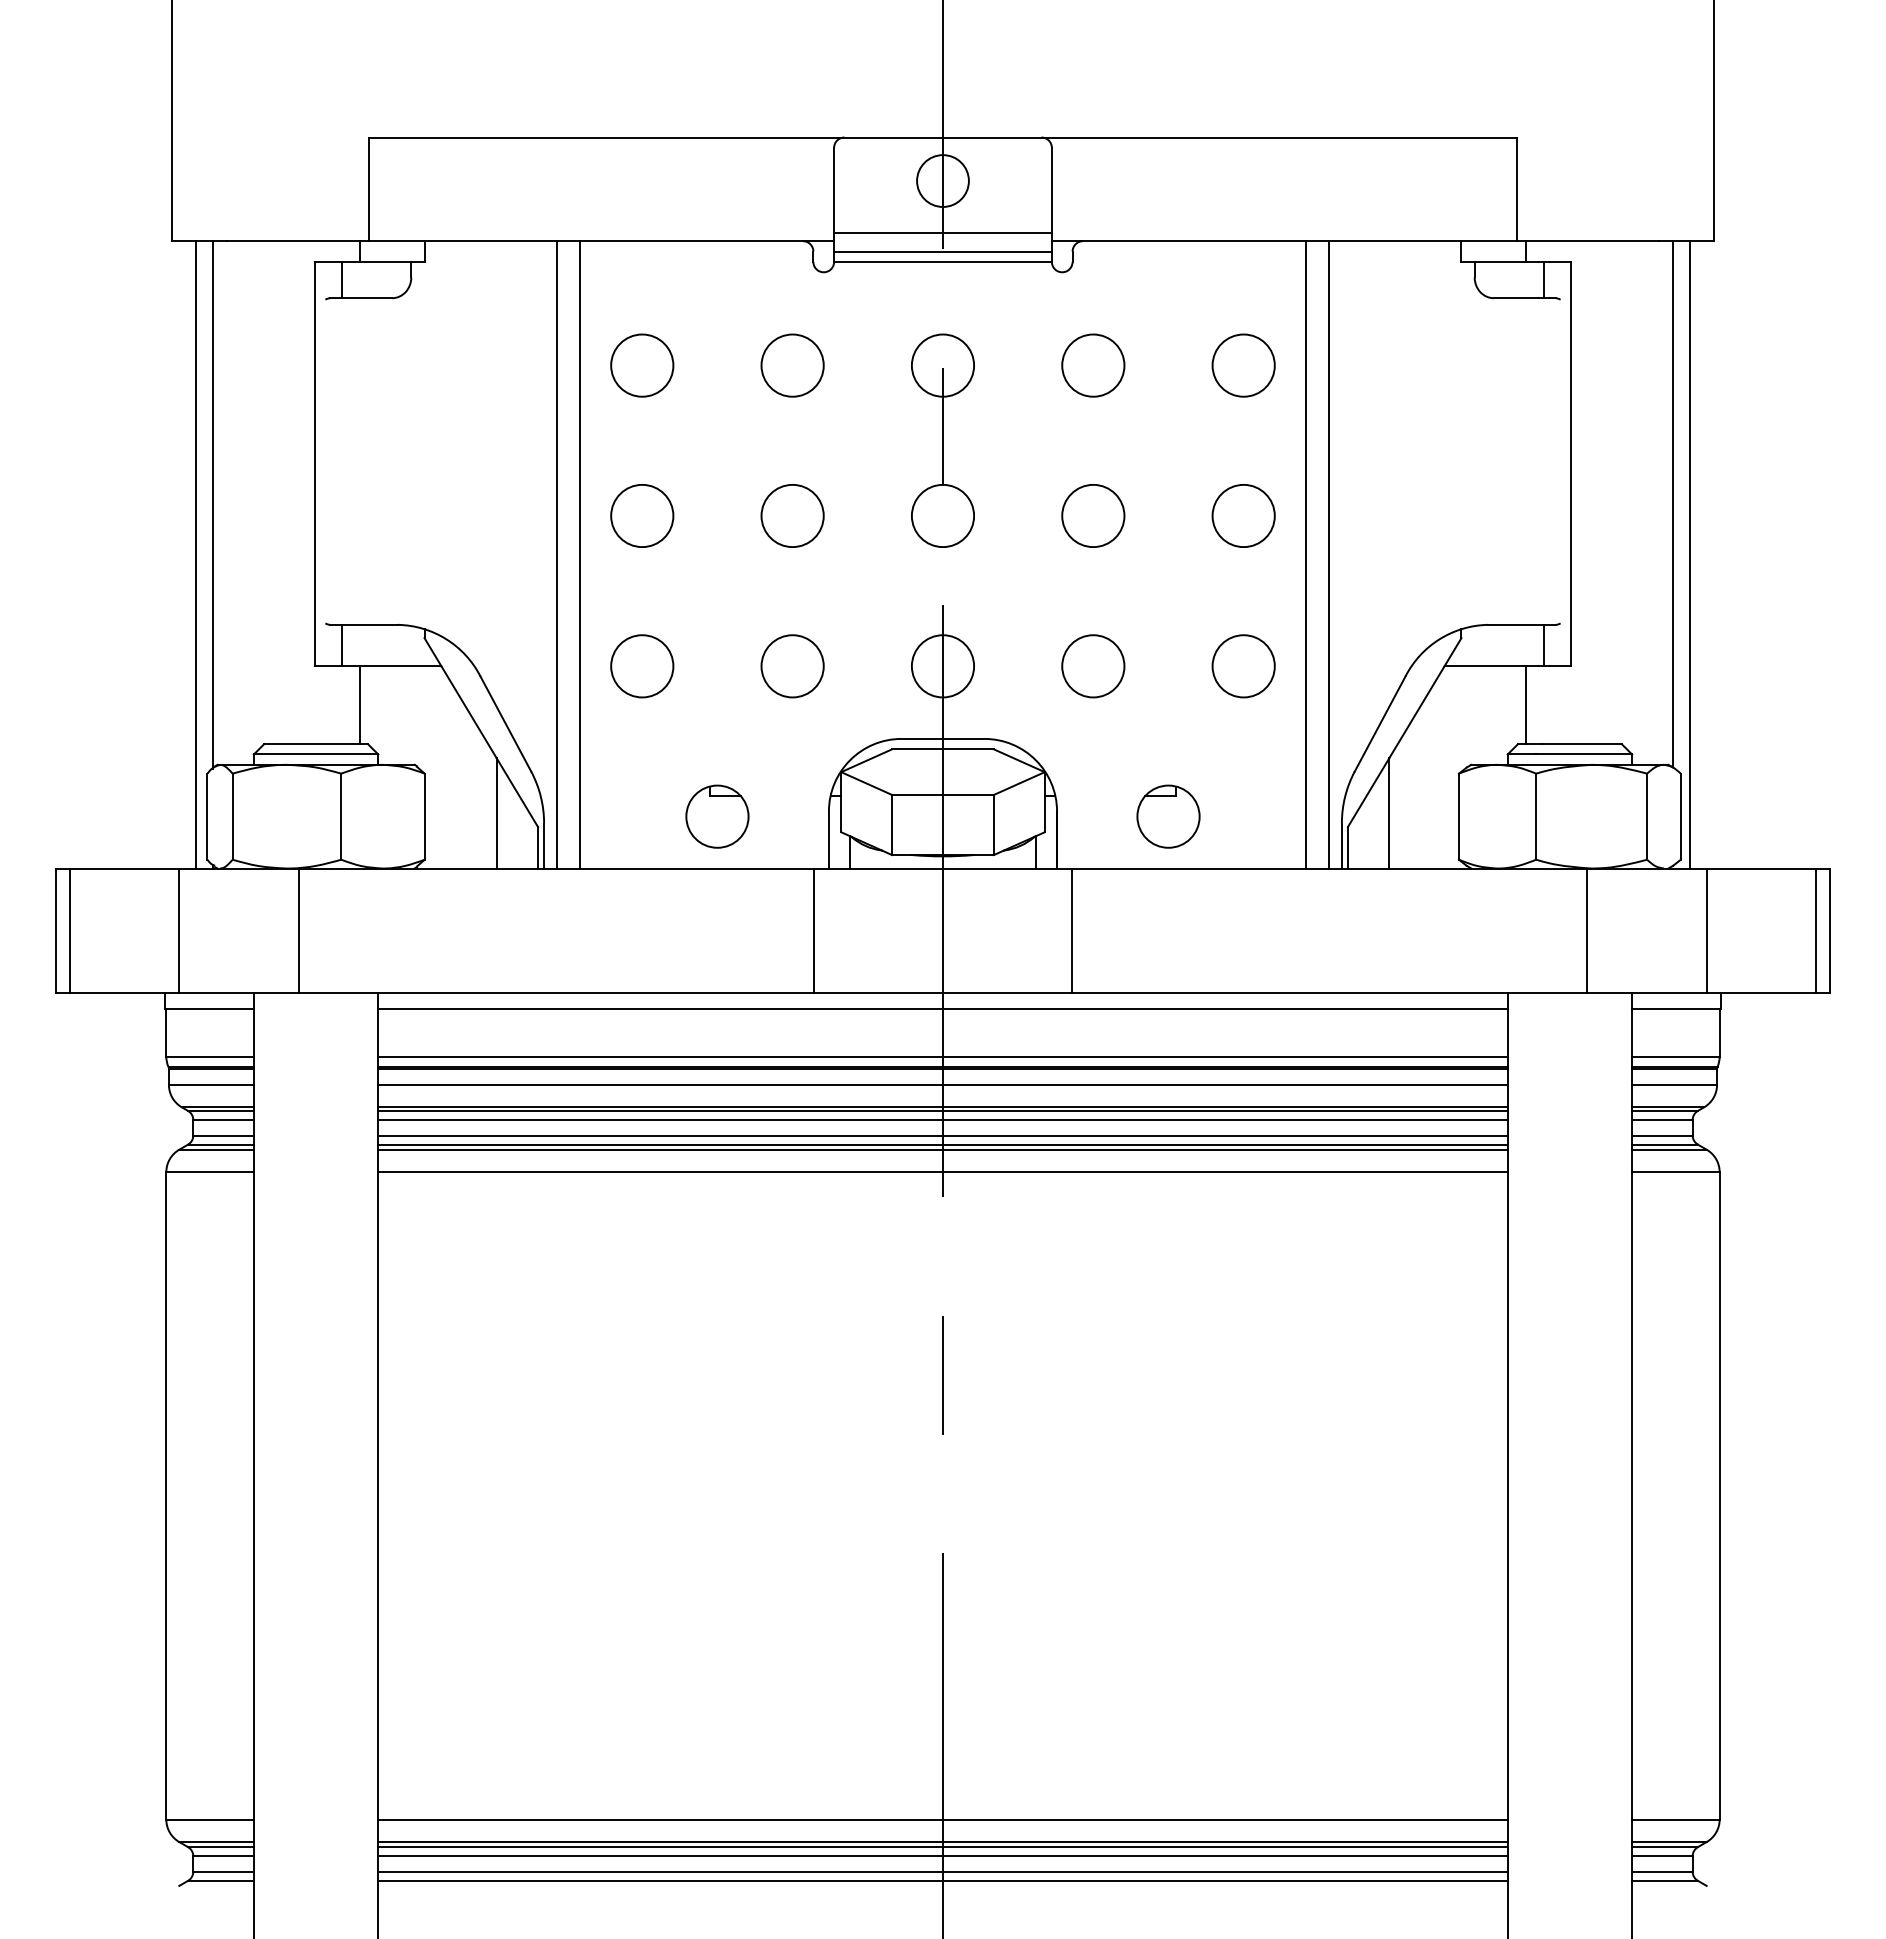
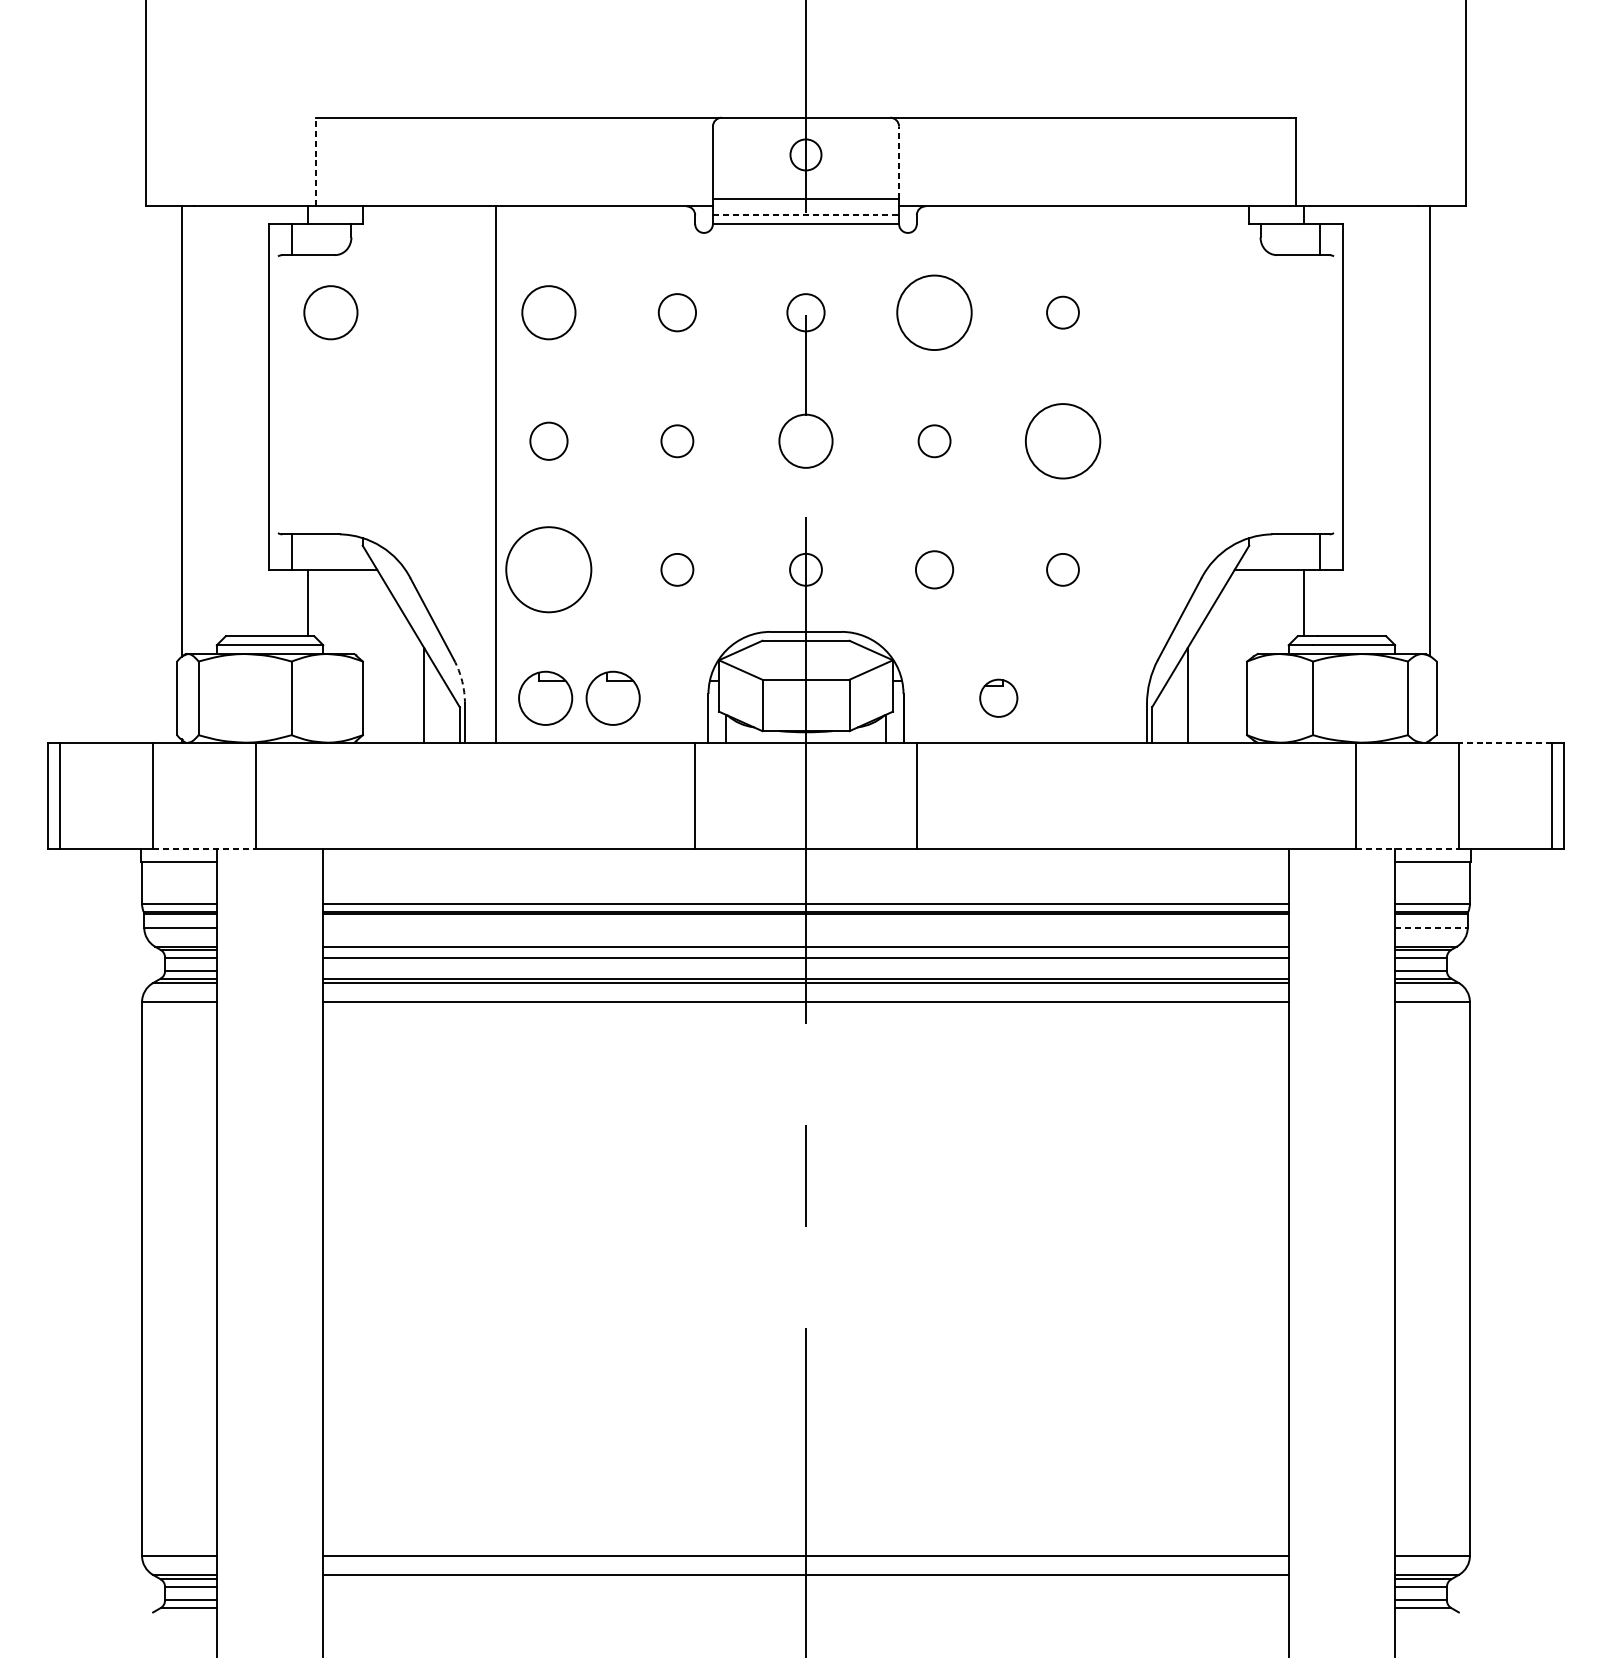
circle: (942, 180) -> (805, 154), size x0.7
line: (369, 189) -> (315, 162), solid -> dashed
line: (1051, 190) -> (898, 163), solid -> dashed
line: (943, 251) -> (806, 215), solid -> dashed
circle: (387, 365) -> (331, 312), added
circle: (792, 365) -> (677, 312), size x0.7
circle: (942, 365) -> (805, 312), size x0.7
circle: (1093, 365) -> (934, 312), size x1.4
circle: (1243, 365) -> (1062, 312), size x0.6
circle: (642, 515) -> (549, 440), size x0.7
circle: (792, 515) -> (677, 440), size x0.6
circle: (1093, 515) -> (934, 440), size x0.6
circle: (1243, 515) -> (1062, 440), size x1.4
line: (196, 554) -> (167, 474), removed
line: (557, 554) -> (476, 474), removed
line: (1305, 554) -> (1115, 474), removed
line: (1328, 554) -> (1135, 474), removed
line: (1689, 554) -> (1444, 474), removed
circle: (642, 666) -> (549, 569), size x1.6
circle: (792, 666) -> (677, 569), size x0.6
circle: (942, 666) -> (805, 569), size x0.6
circle: (1093, 666) -> (934, 569), size x0.7
circle: (1243, 666) -> (1062, 569), size x0.6
arc: (540, 796) -> (461, 681), solid -> dashed
part: (638, 816) -> (545, 698), added
part: (1168, 816) -> (998, 698), size x0.7
line: (1761, 868) -> (1505, 742), solid -> dashed
line: (239, 992) -> (204, 848), solid -> dashed
line: (1646, 992) -> (1407, 848), solid -> dashed
line: (942, 1008) -> (805, 862), removed
line: (942, 1084) -> (805, 927), removed
line: (1675, 1084) -> (1432, 927), solid -> dashed
line: (942, 1110) -> (805, 949), removed
line: (942, 1135) -> (805, 970), removed
line: (942, 1847) -> (805, 1579), removed
line: (942, 1856) -> (805, 1587), removed
line: (942, 1871) -> (805, 1600), removed
line: (942, 1880) -> (805, 1607), removed

